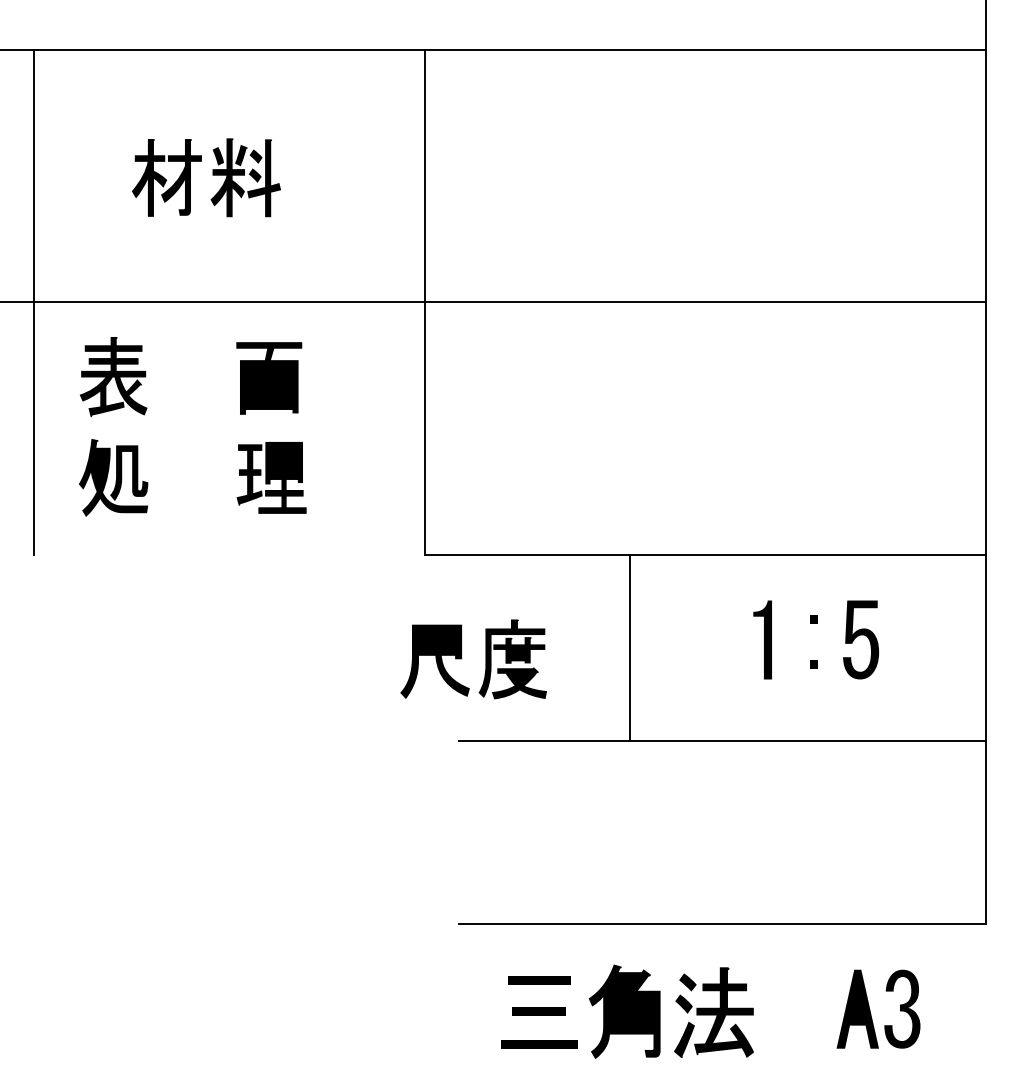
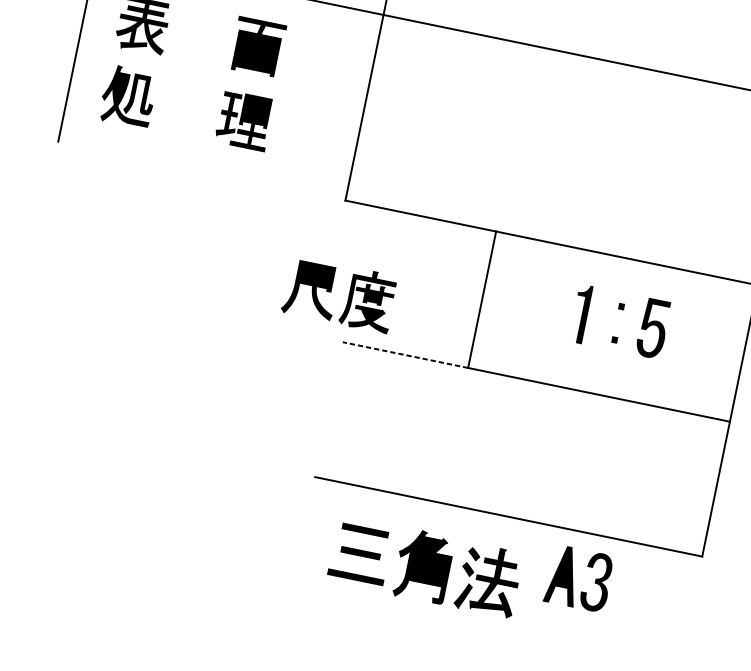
part: (461, 659) -> (330, 292), moved
line: (544, 740) -> (405, 354), solid -> dashed
part: (870, 1009) -> (573, 577), moved

